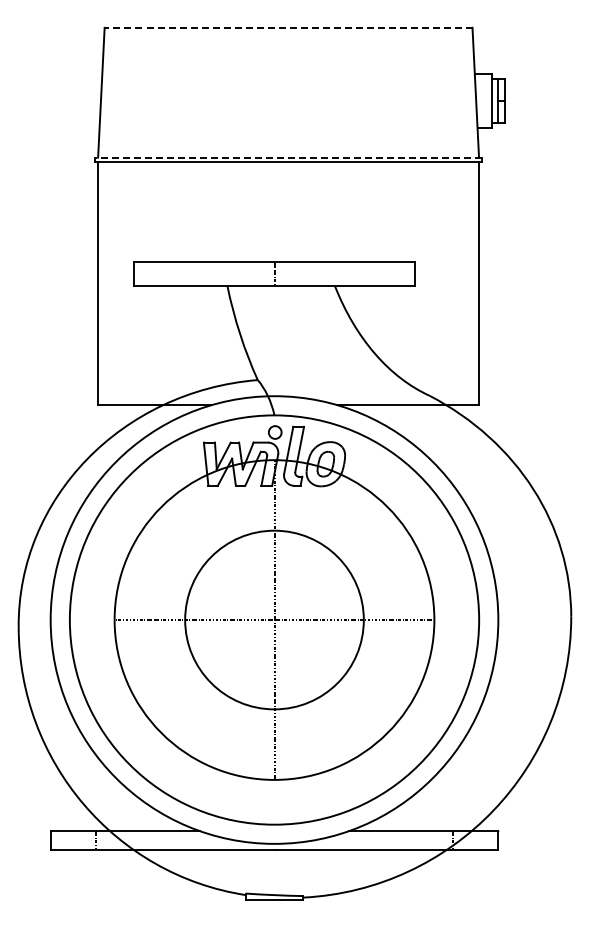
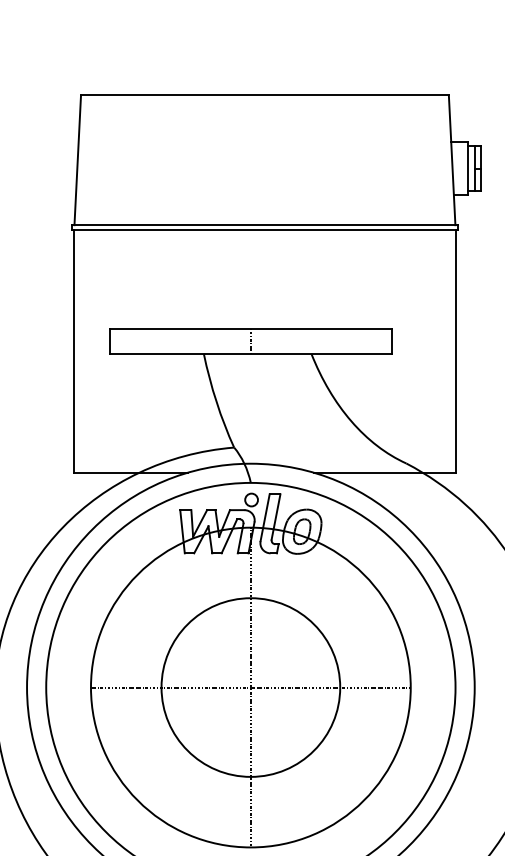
line: (288, 27) -> (264, 95), dashed -> solid
line: (288, 157) -> (264, 225), dashed -> solid

